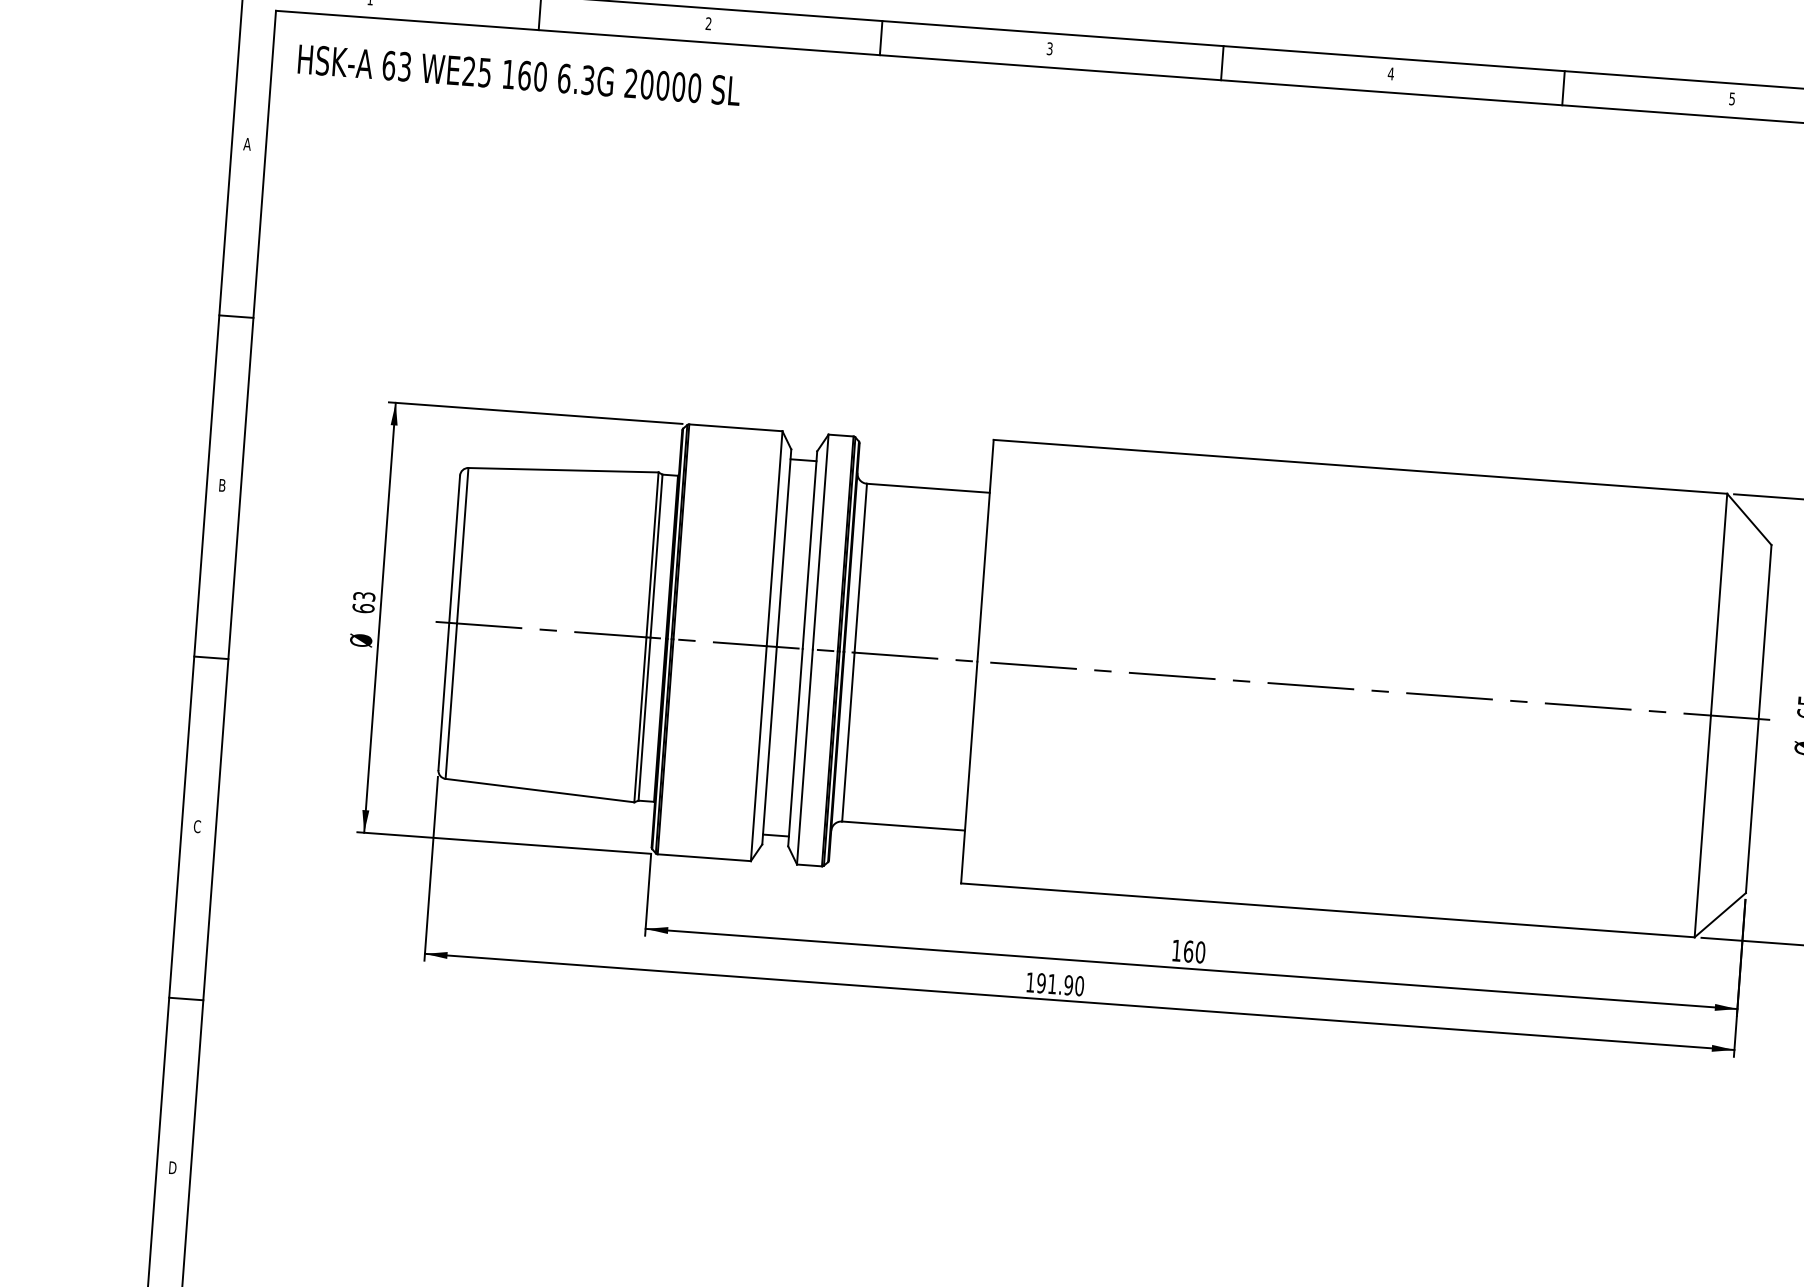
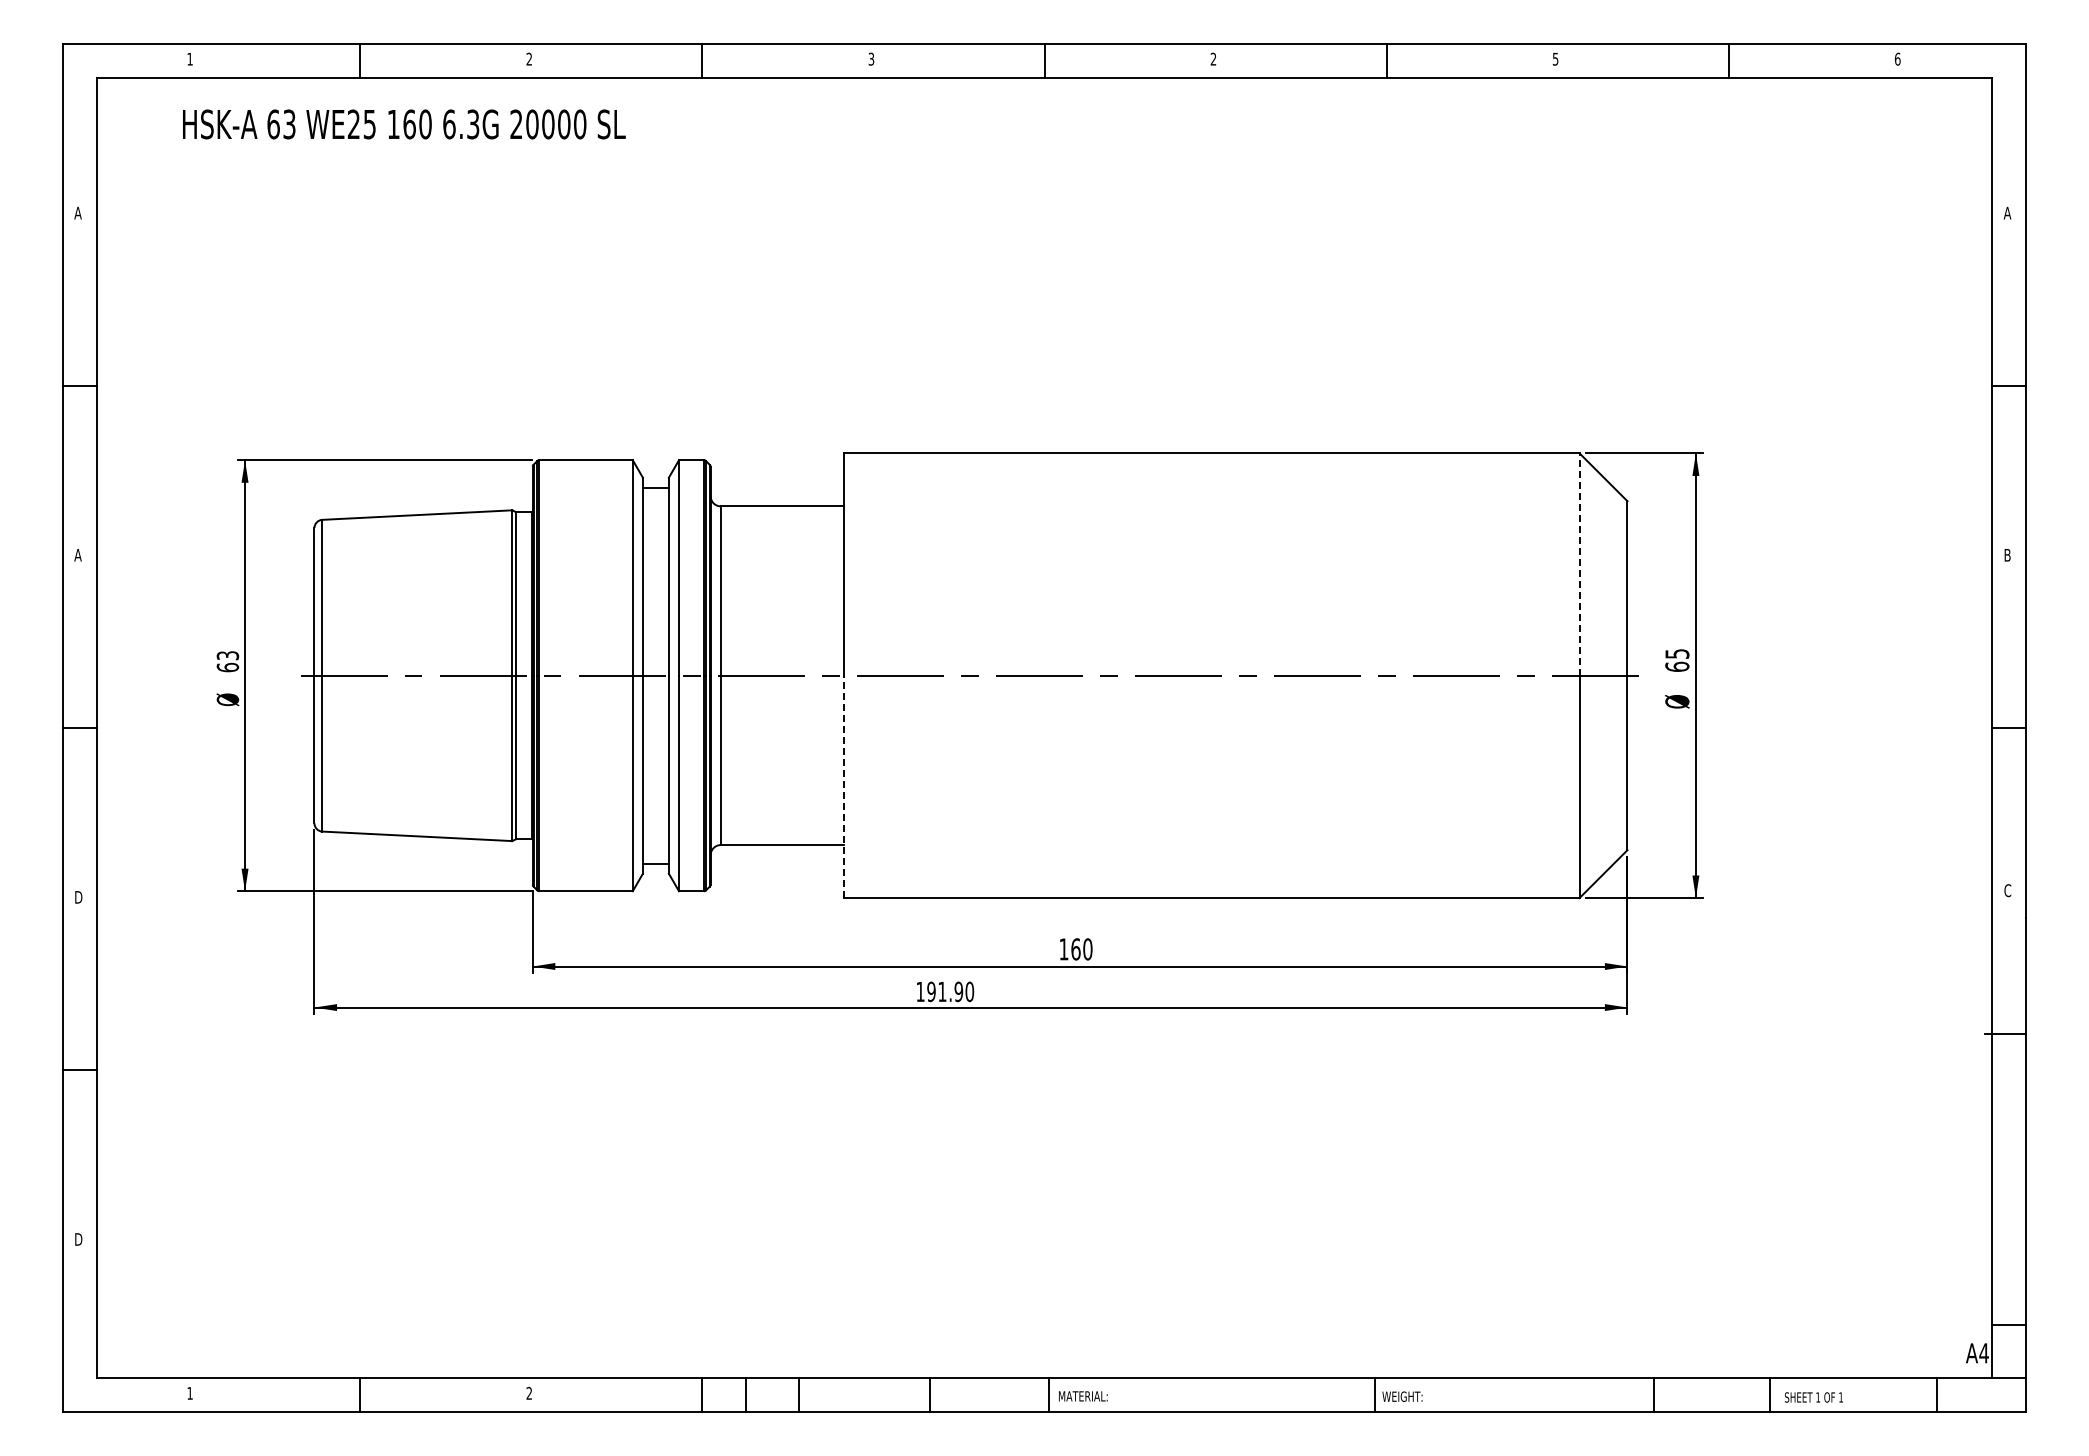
text: (1391, 73) -> (1213, 58), 4 -> 2
text: (519, 75) -> (404, 124), moved
text: (221, 485) -> (77, 555), B -> A
line: (1719, 604) -> (1579, 564), solid -> dashed
line: (969, 772) -> (844, 786), solid -> dashed
text: (197, 825) -> (78, 896), C -> D

